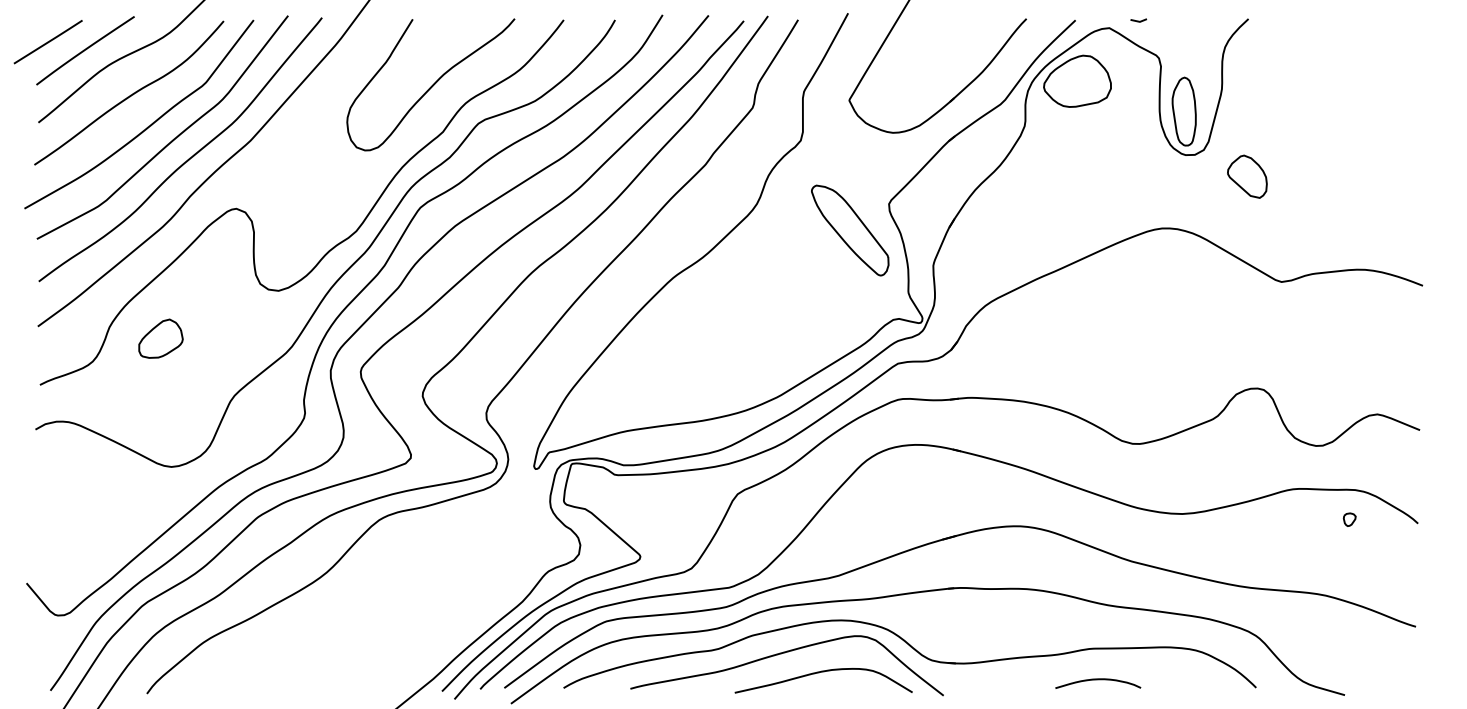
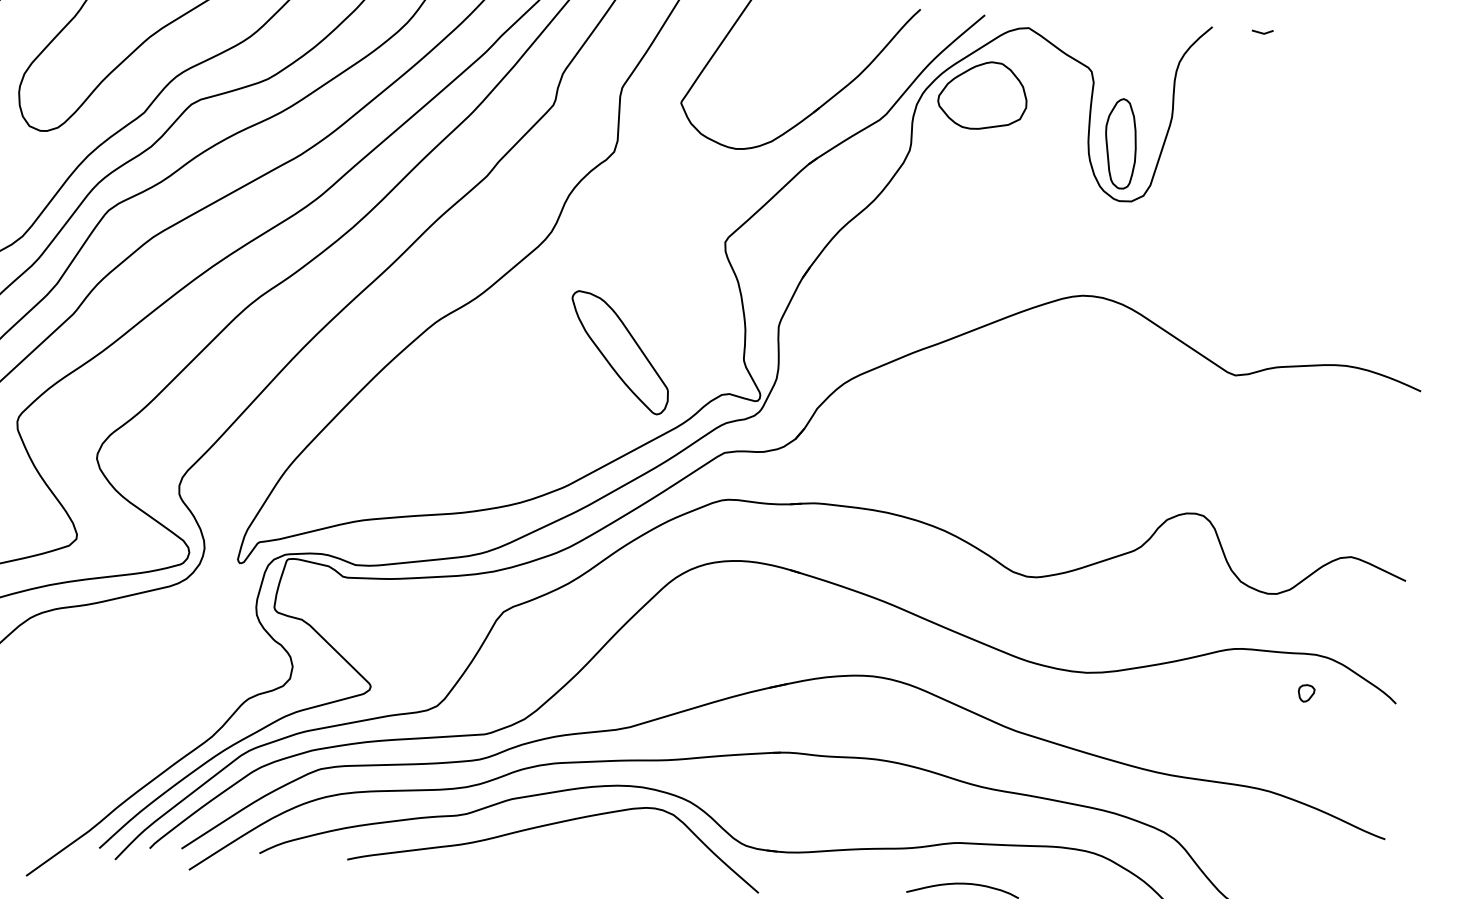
line: (1138, 20) -> (1262, 31), moved
part: (1247, 176) -> (1198, 234), removed
part: (850, 230) -> (620, 352), moved
curve: (823, 672) -> (602, 853), removed

